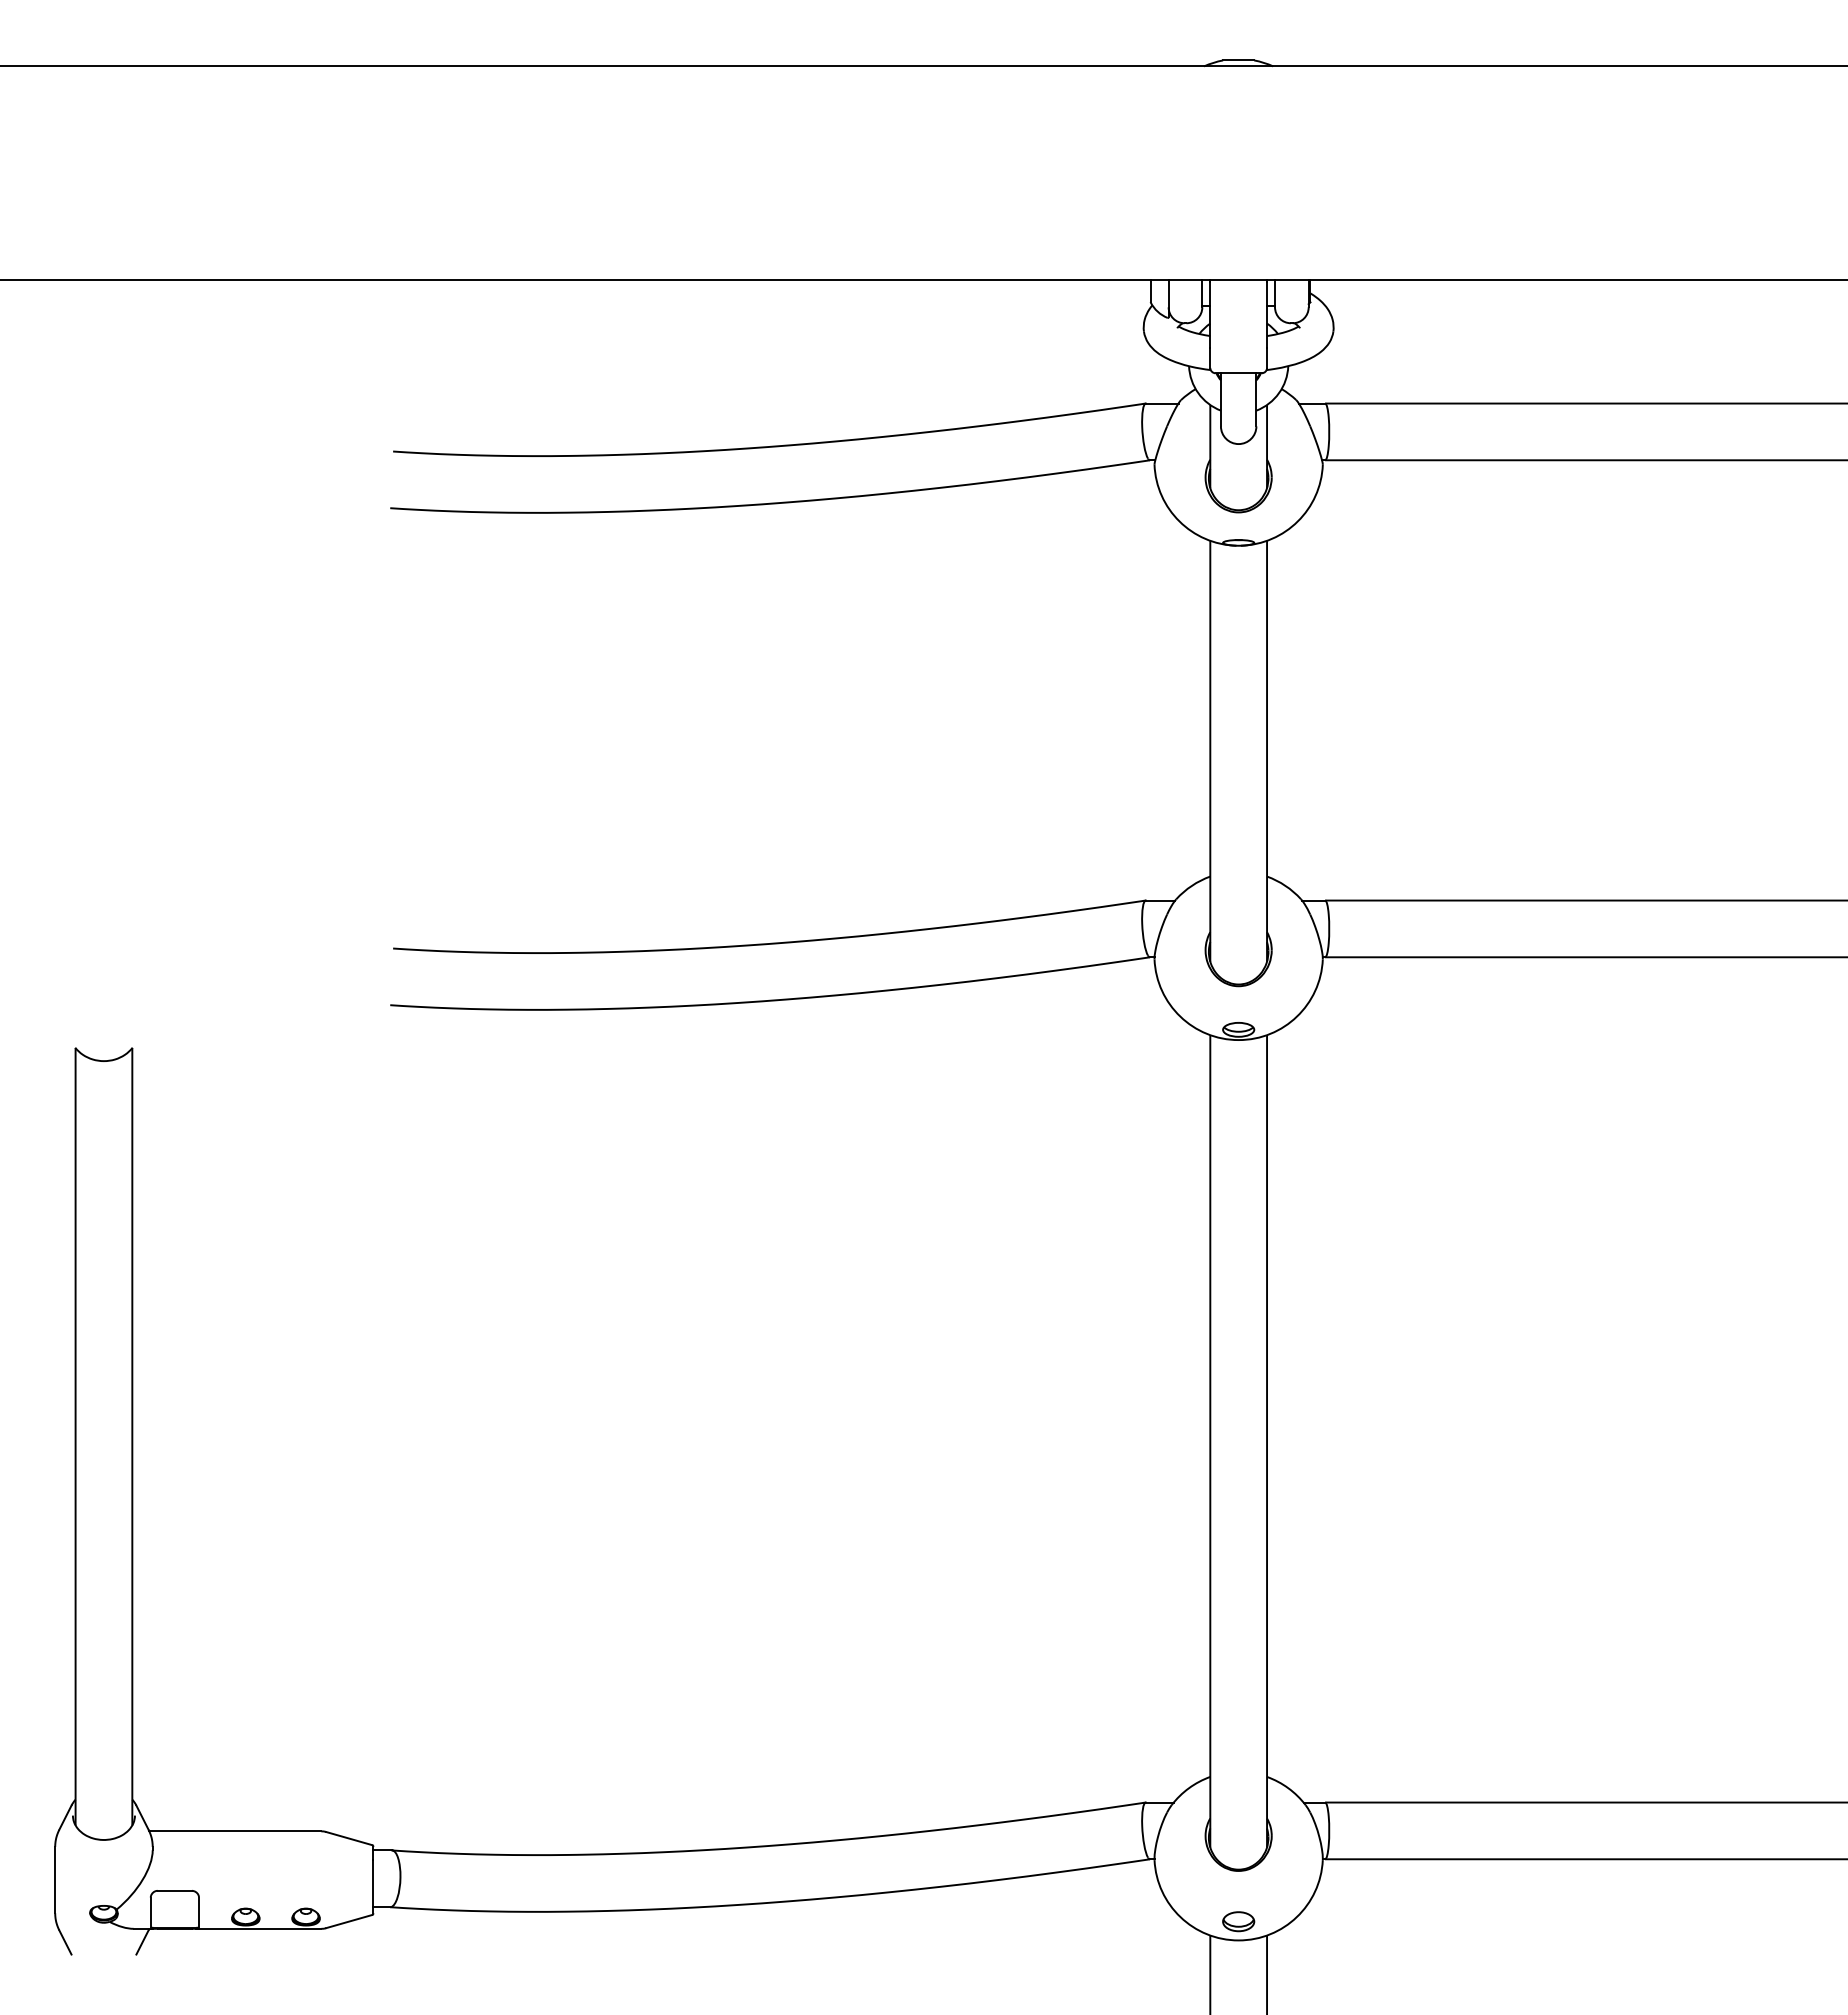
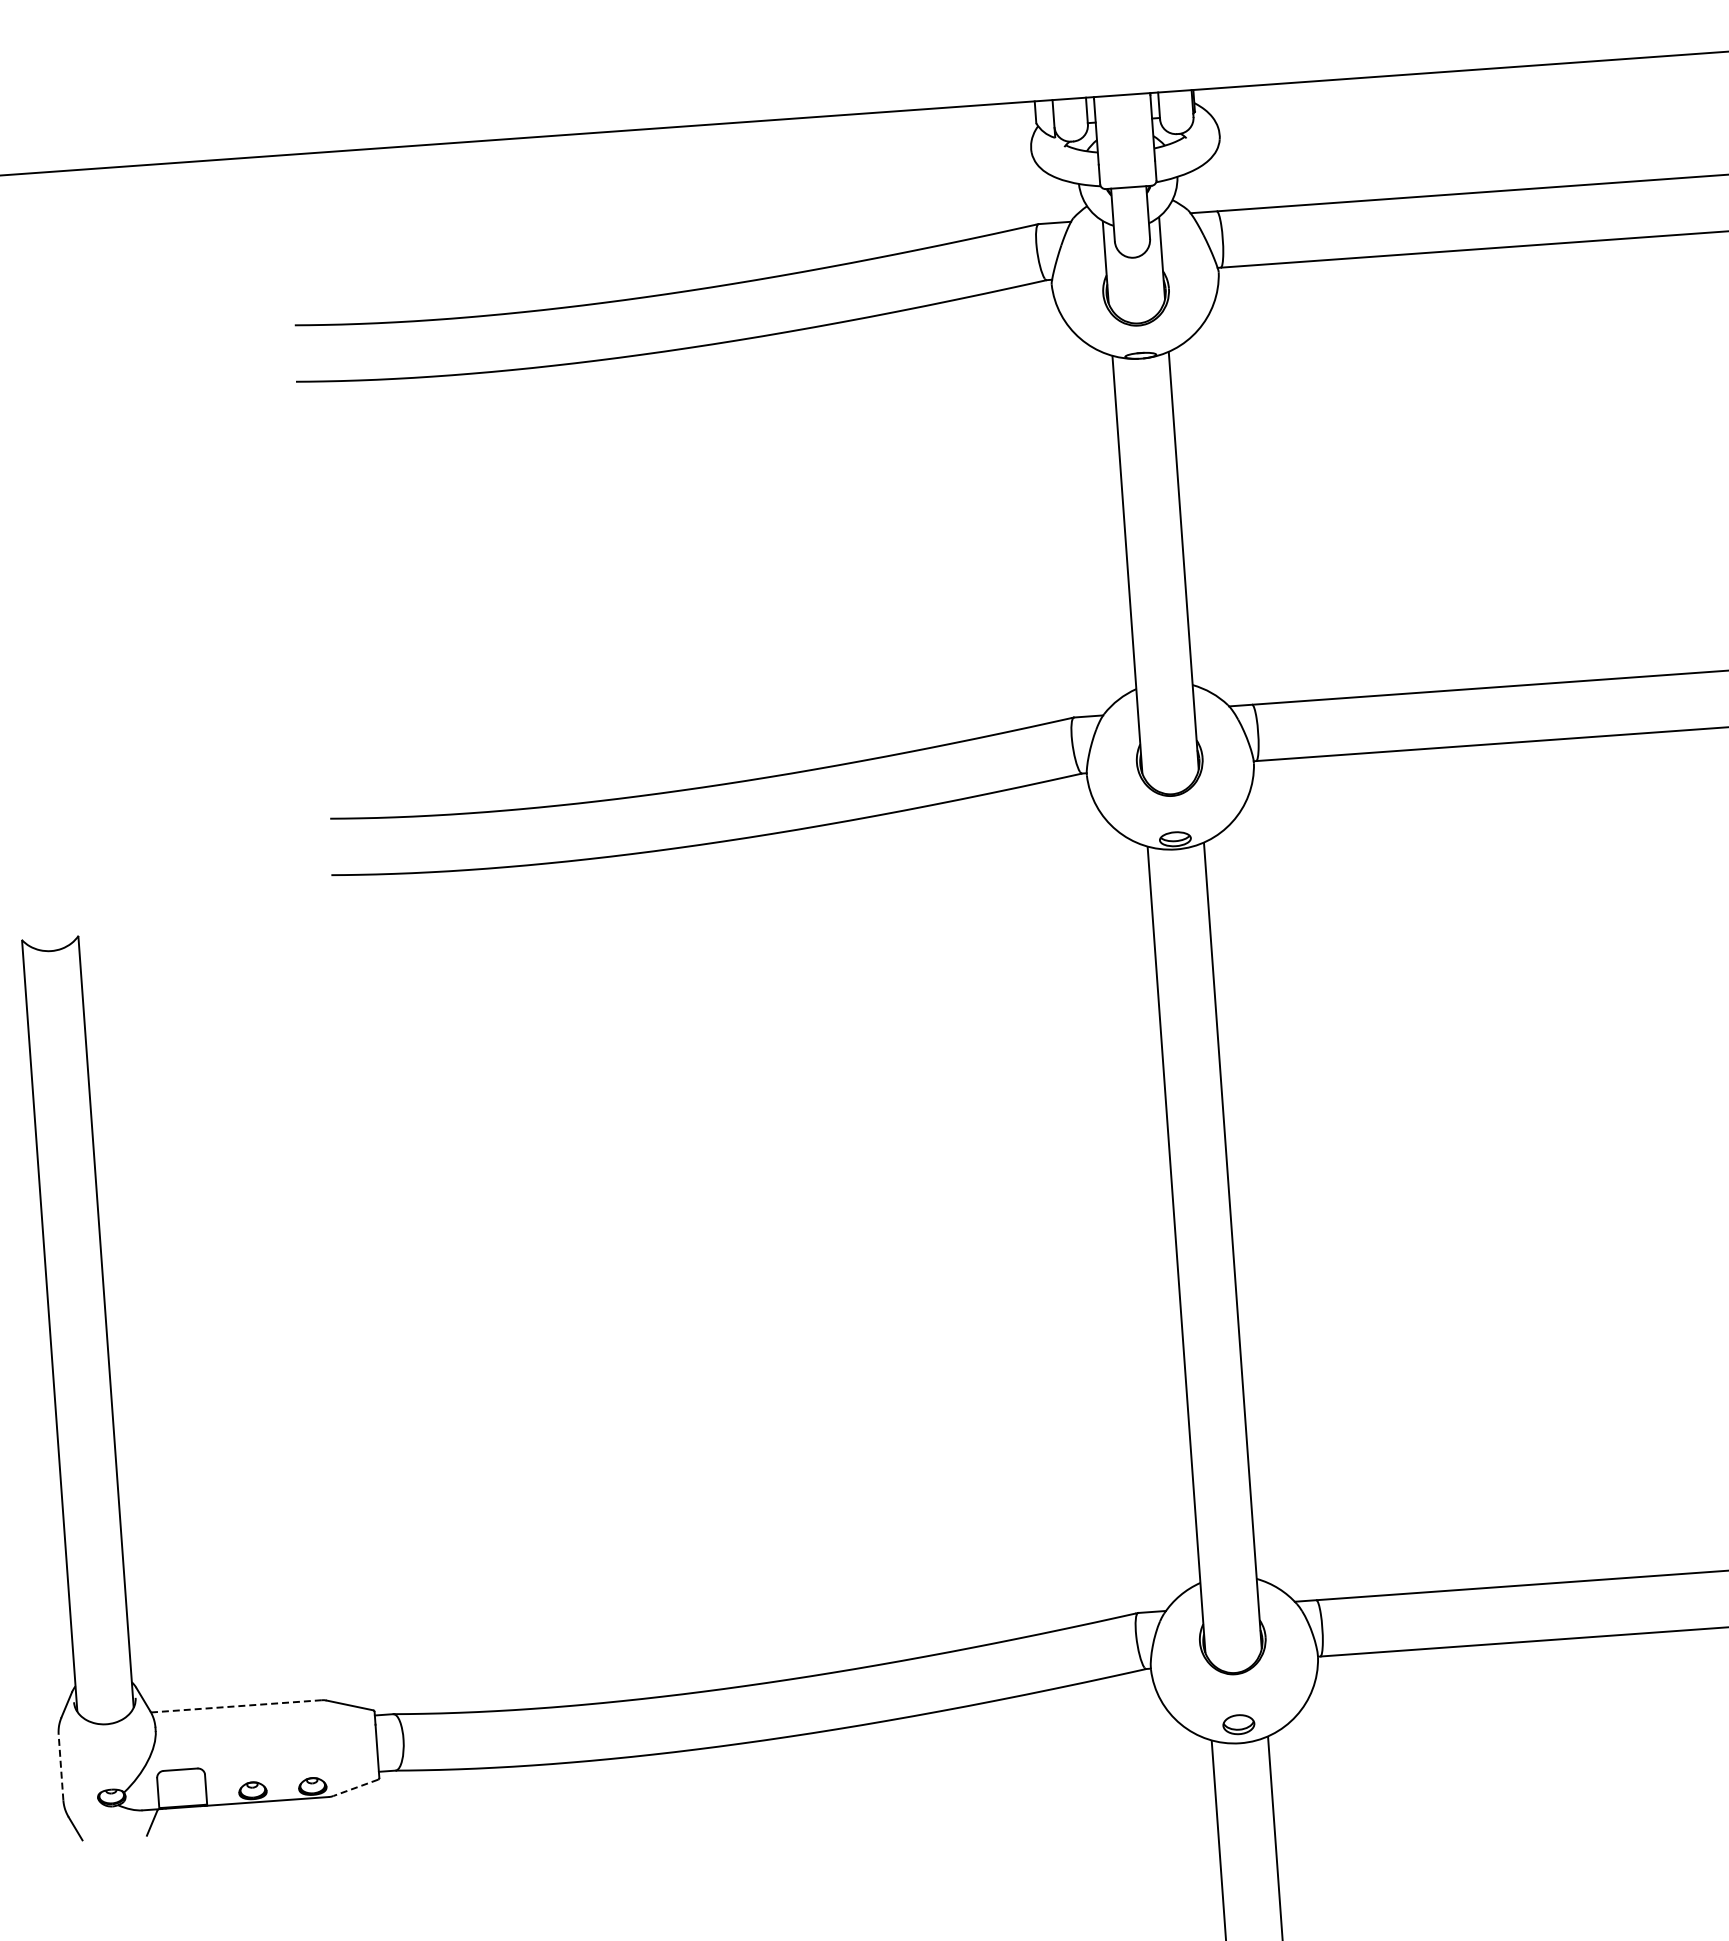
line: (234, 1831) -> (235, 1706), solid -> dashed
line: (55, 1879) -> (61, 1766), solid -> dashed
line: (349, 1921) -> (356, 1787), solid -> dashed

